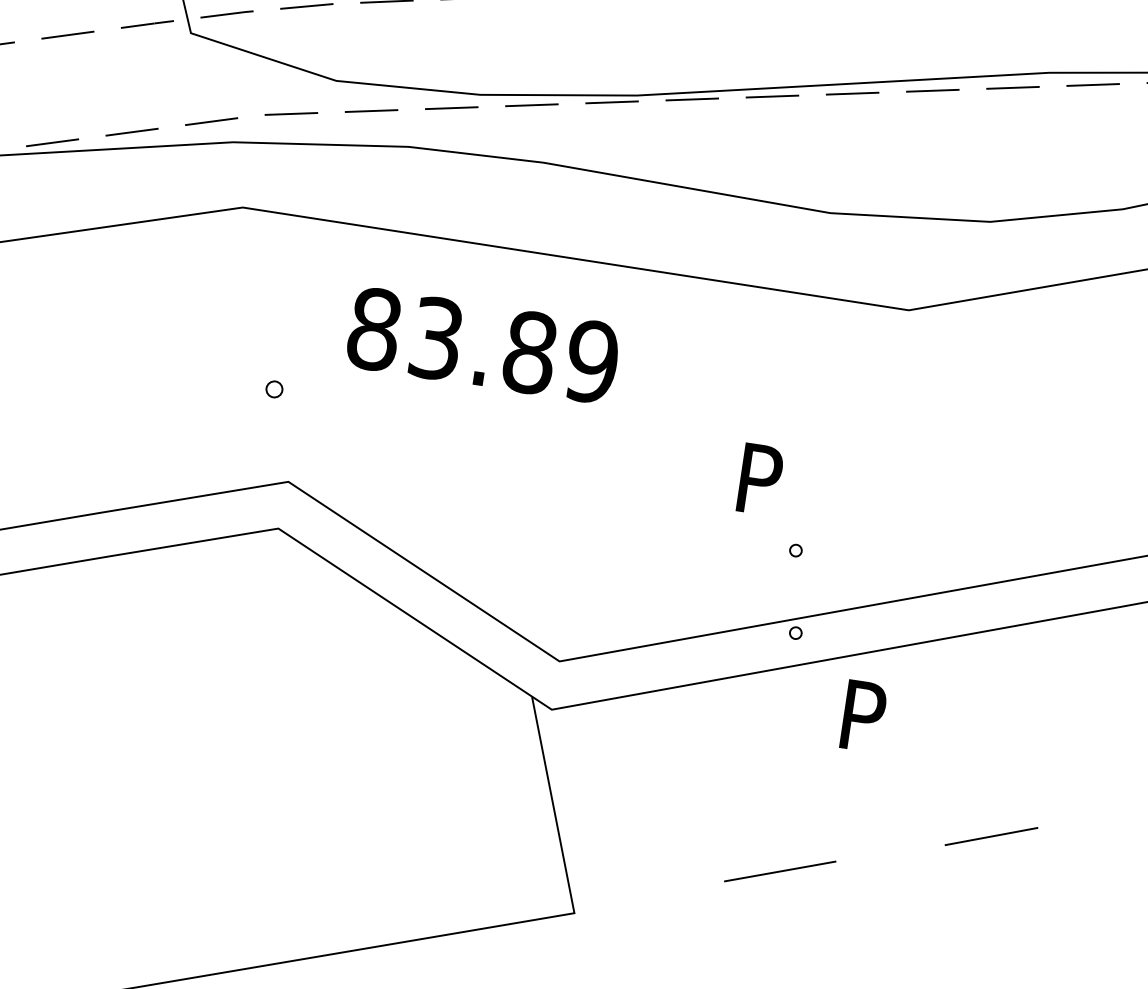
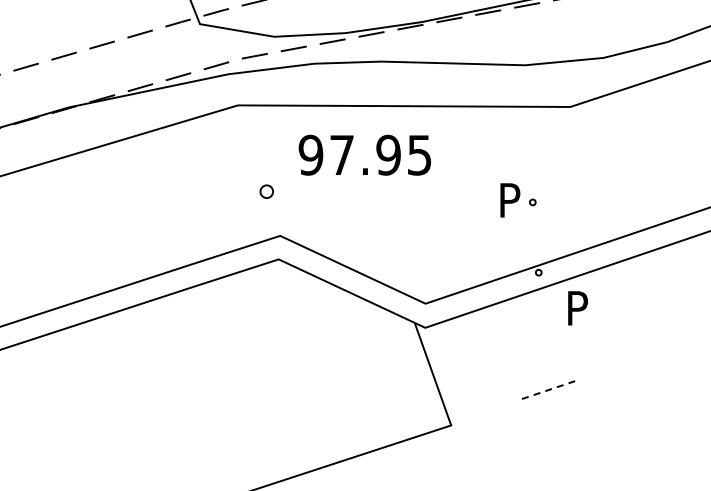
text: (481, 343) -> (364, 154), 83.89 -> 97.95
part: (274, 388) -> (266, 191), size x1.6
part: (795, 550) -> (532, 202), moved
line: (990, 836) -> (648, 357), removed
line: (780, 872) -> (548, 390), solid -> dashed

